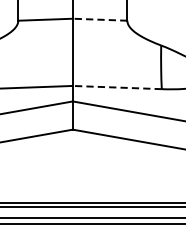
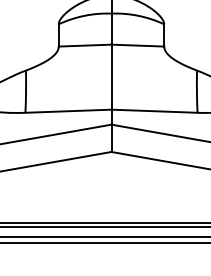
line: (99, 19) -> (137, 45), dashed -> solid
line: (117, 87) -> (154, 111), dashed -> solid

